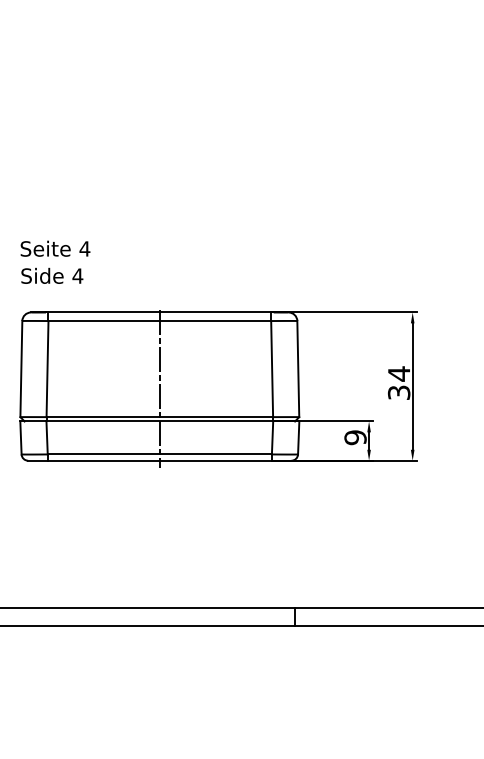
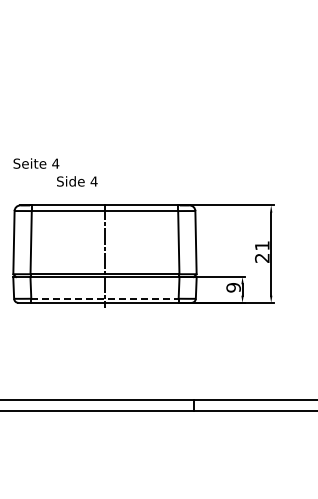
text: (52, 276) -> (77, 181), moved
text: (399, 382) -> (262, 251), 34 -> 21
line: (159, 454) -> (104, 298), solid -> dashed

